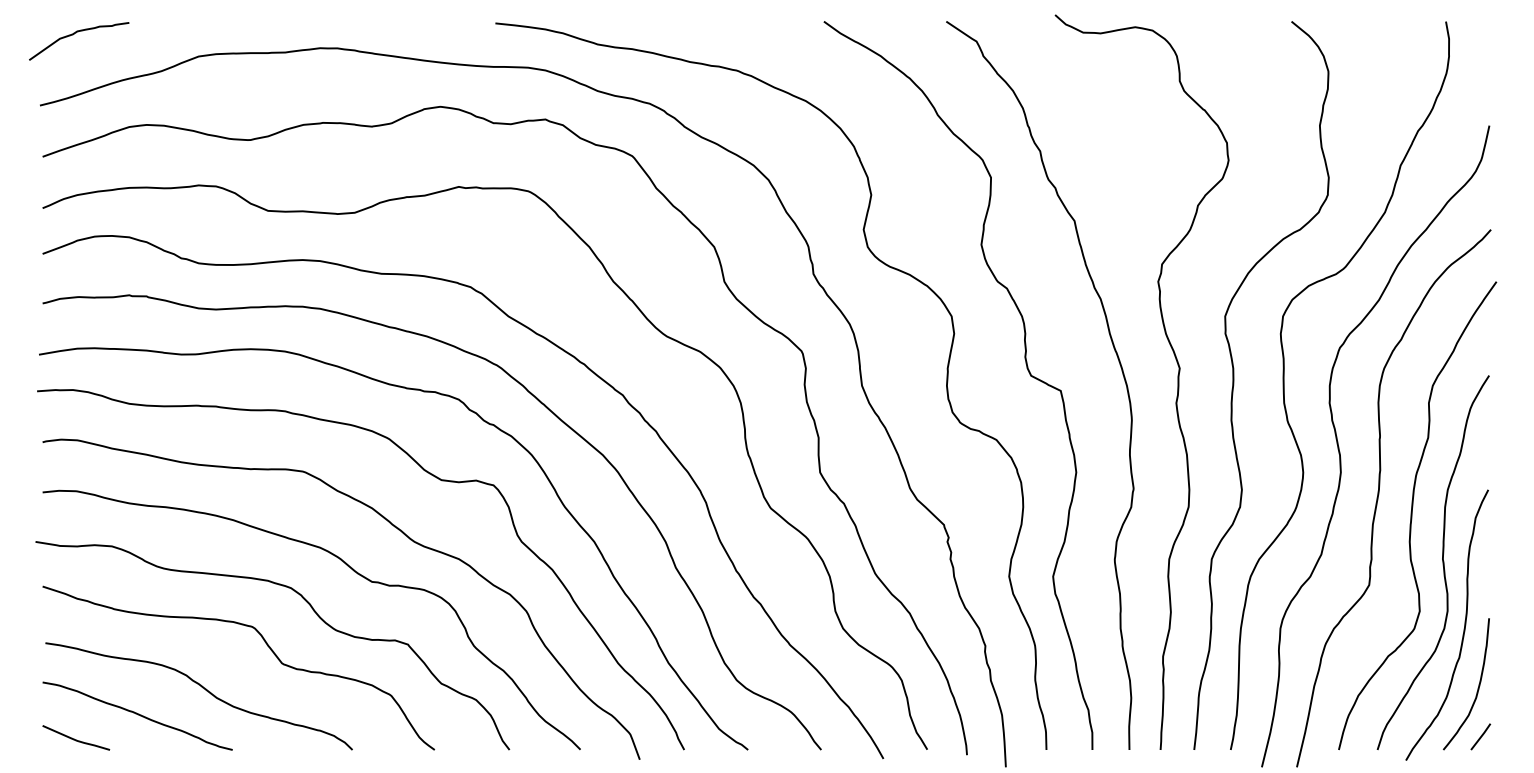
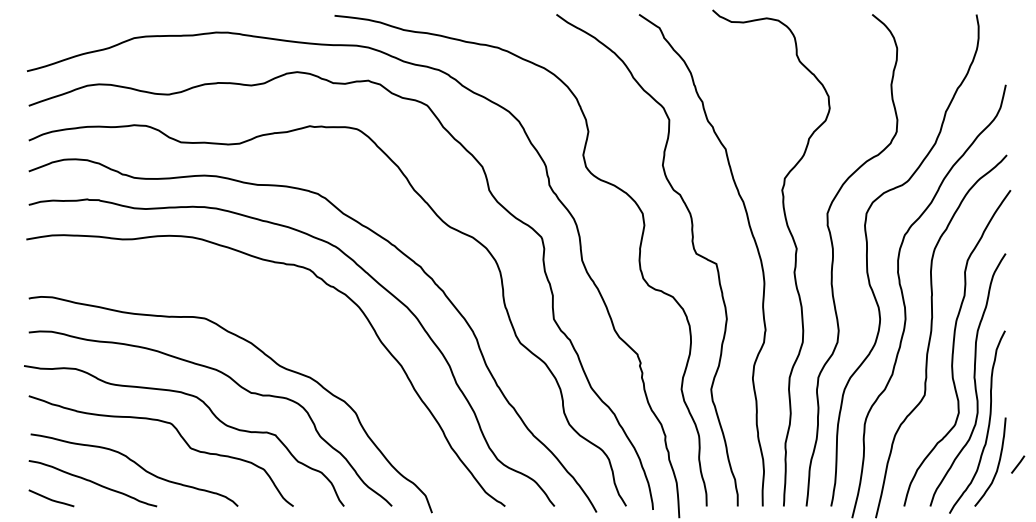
curve: (74, 34) -> (50, 23), removed
curve: (424, 471) -> (286, 318), removed
line: (1481, 736) -> (1018, 464), moved

